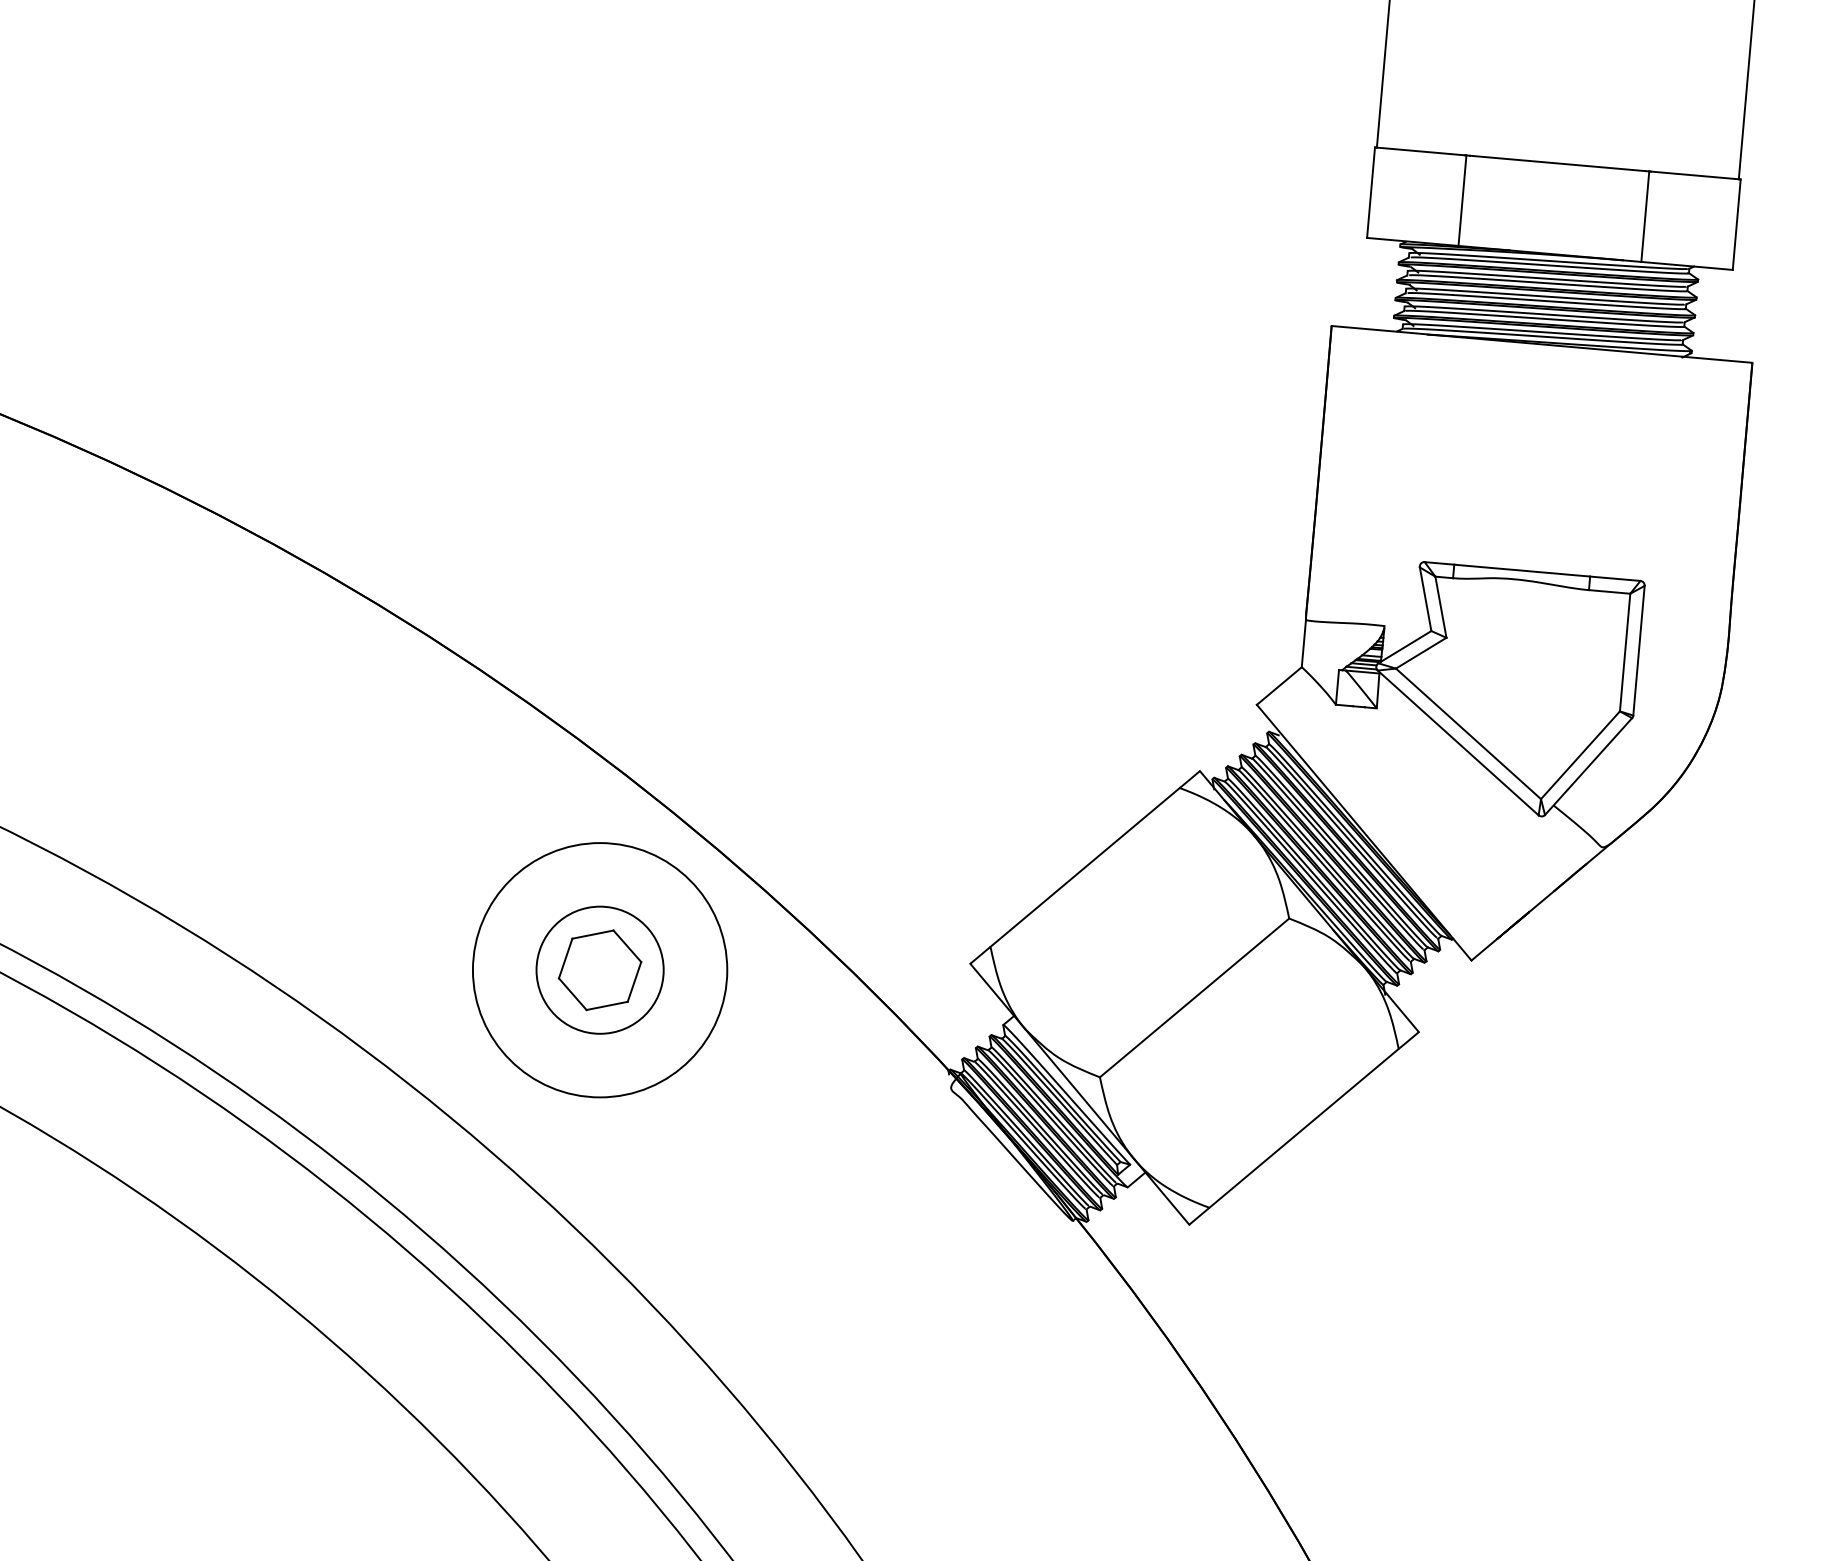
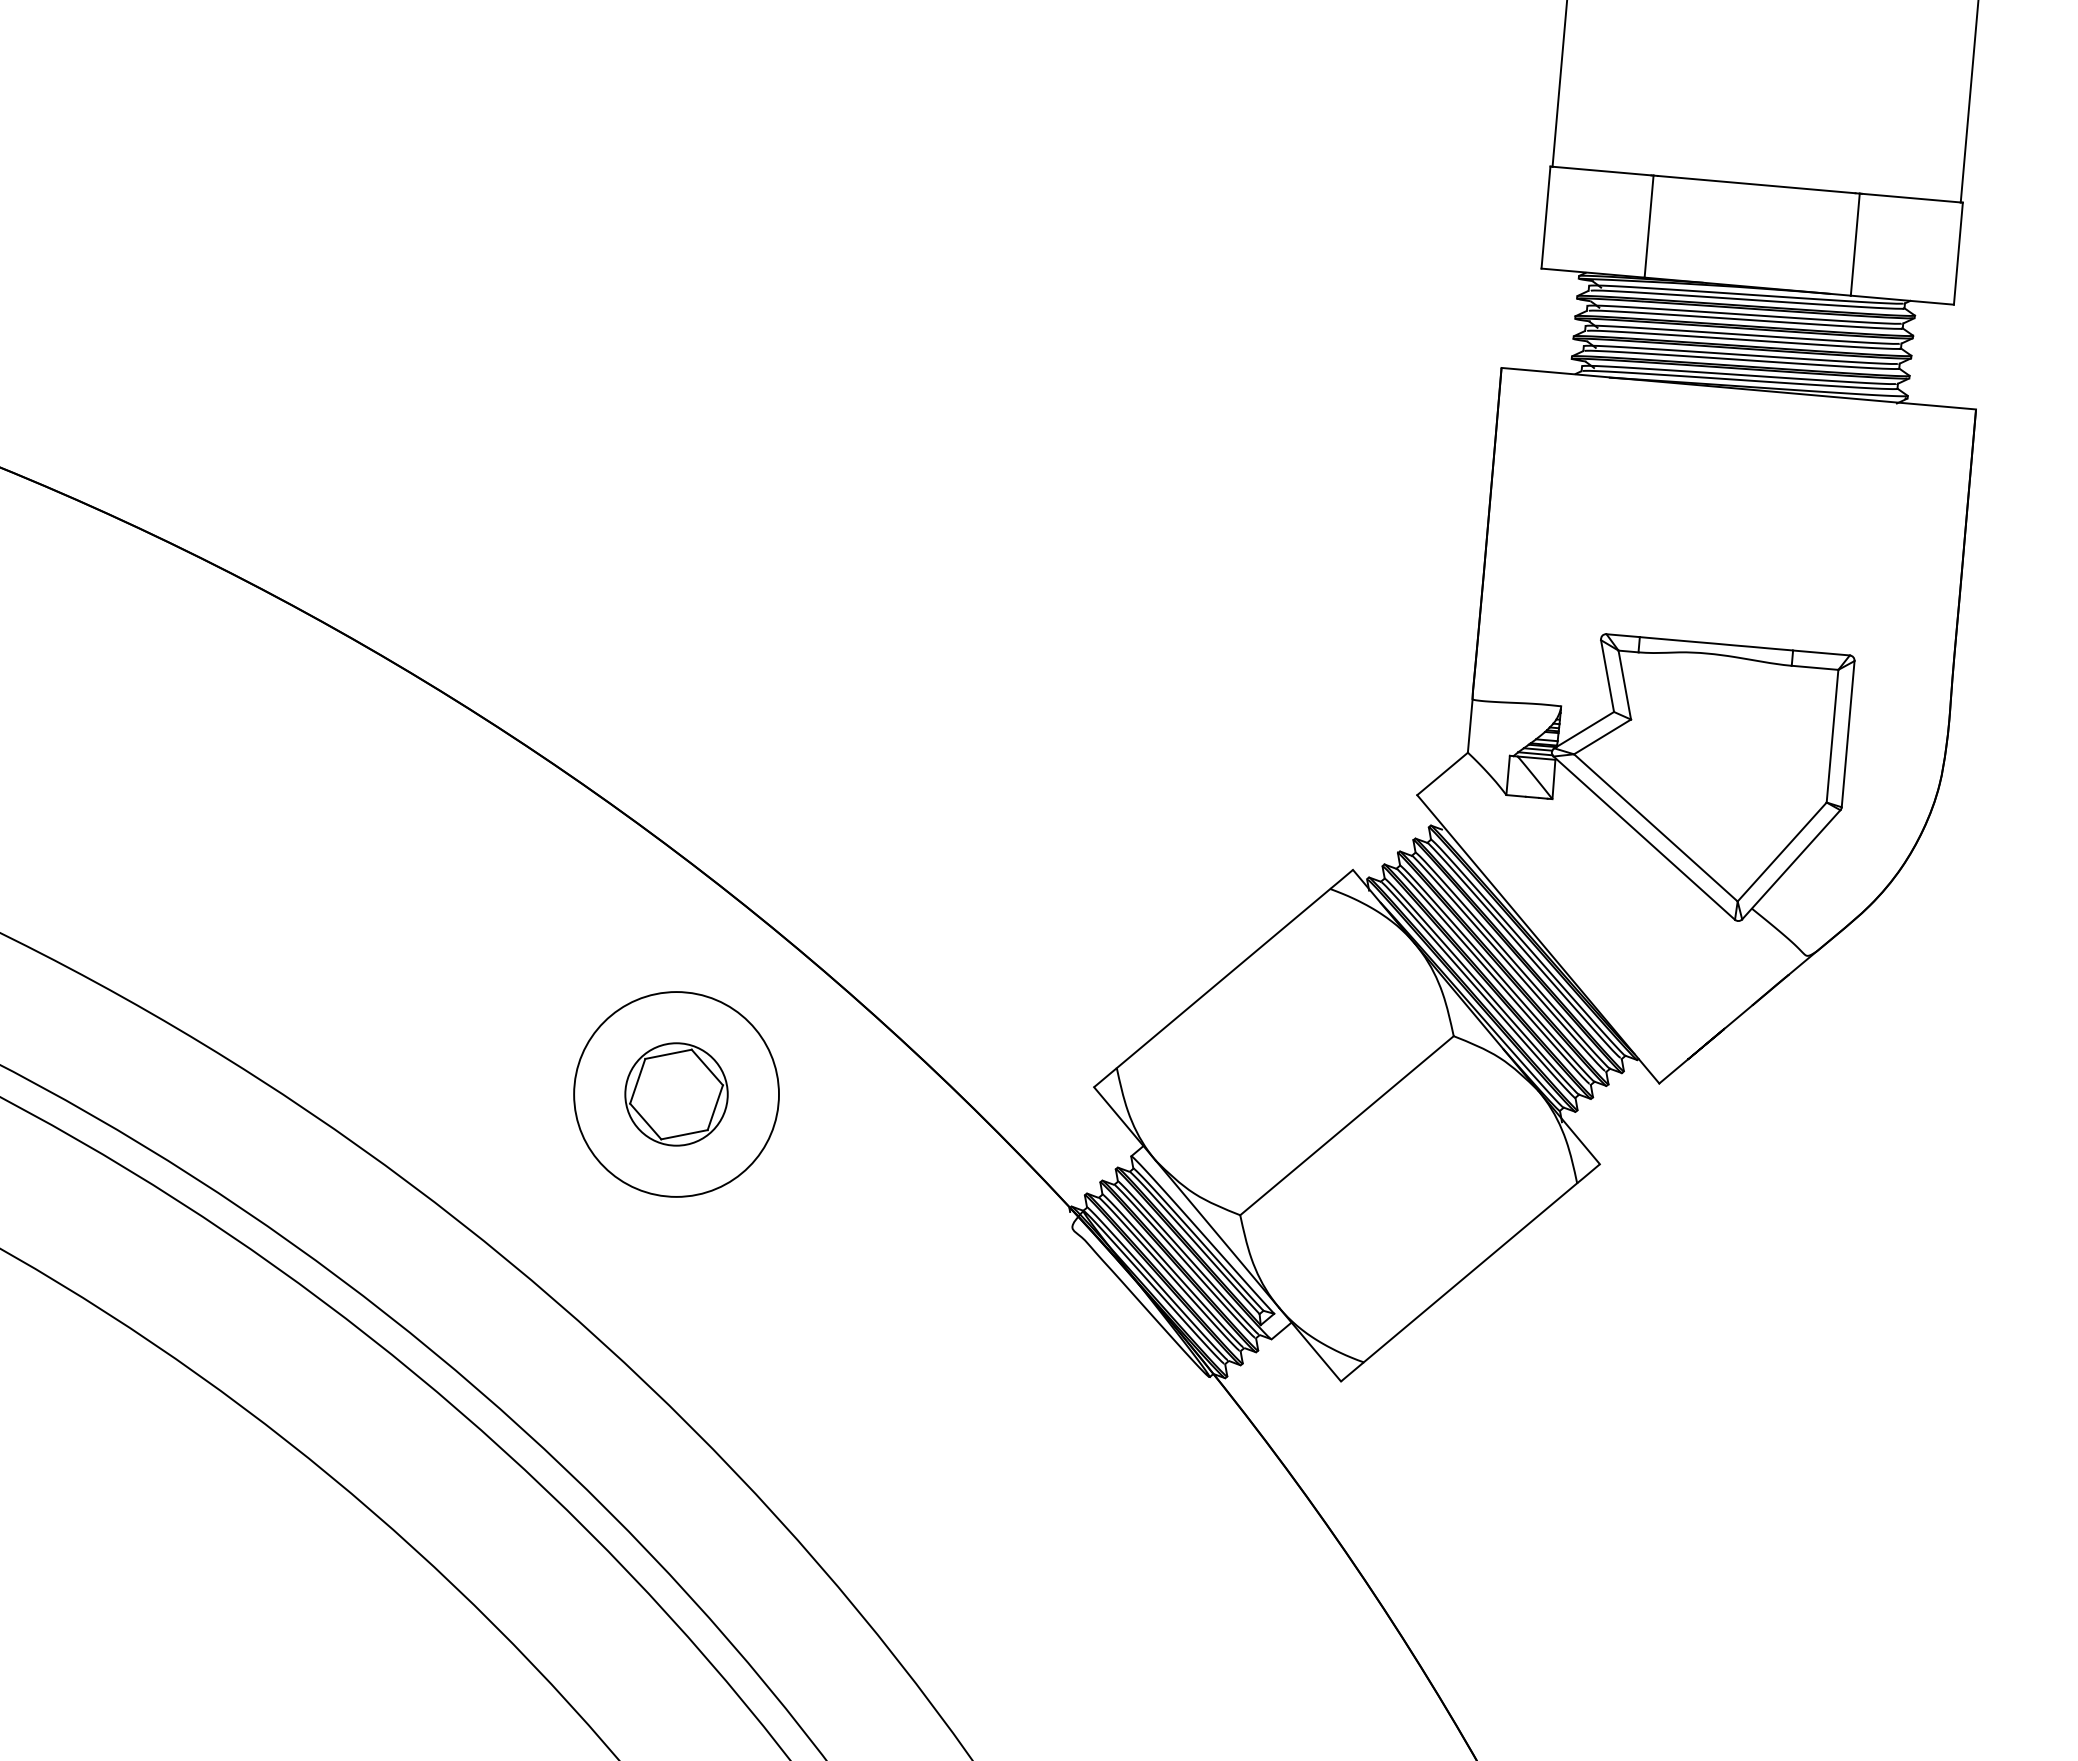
circle: (600, 970) -> (676, 1094), size x0.71
circle: (600, 970) -> (676, 1094), size x0.71

